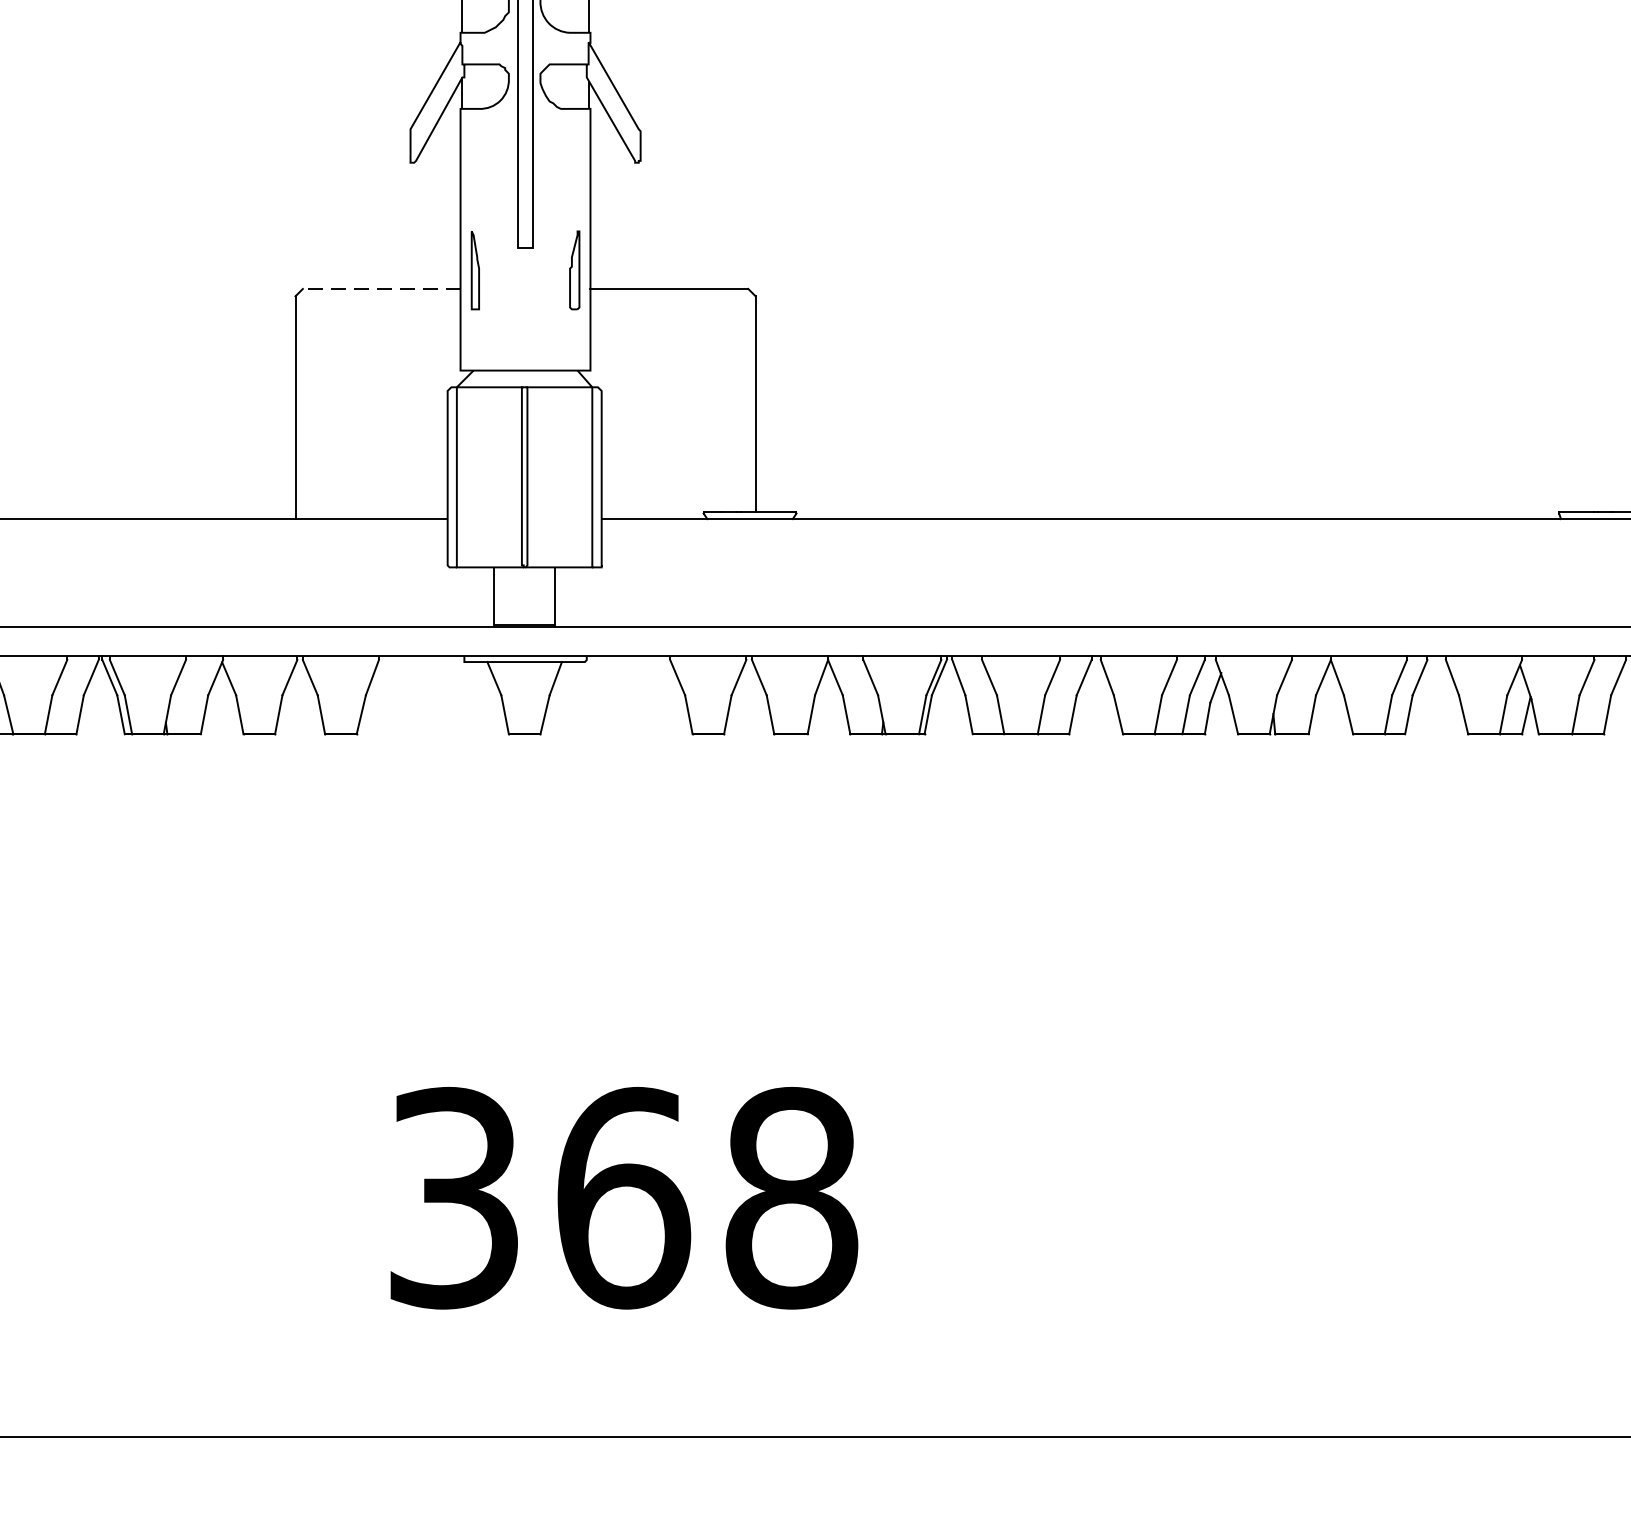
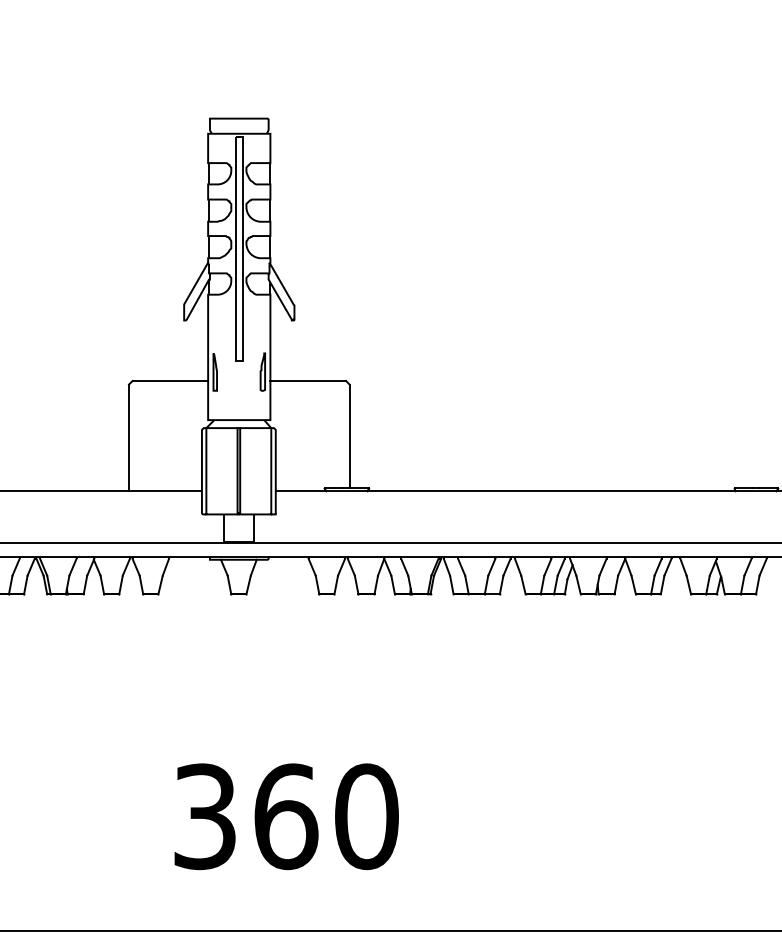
line: (382, 290) -> (170, 381), dashed -> solid
text: (790, 1197) -> (366, 816), 368 -> 360

